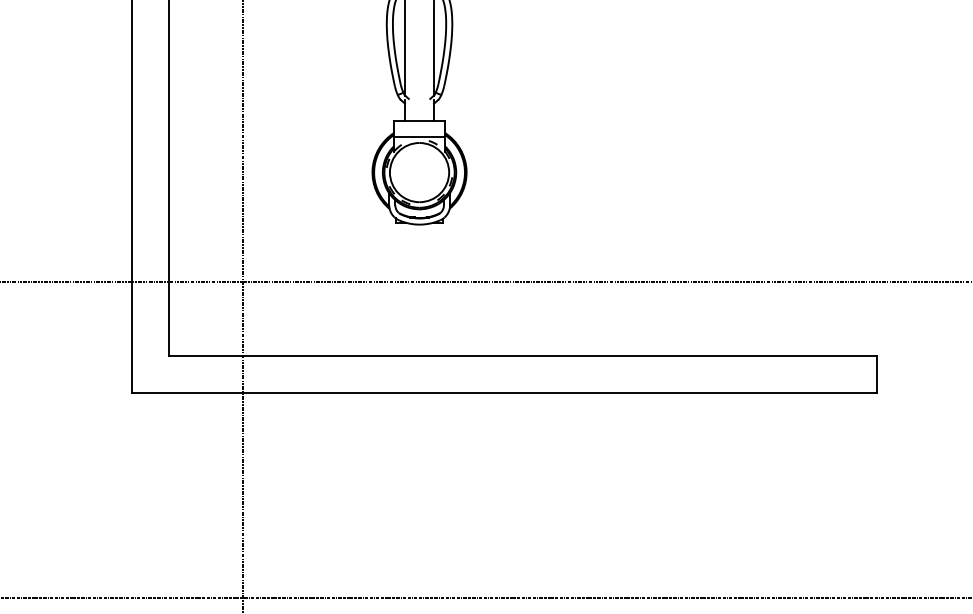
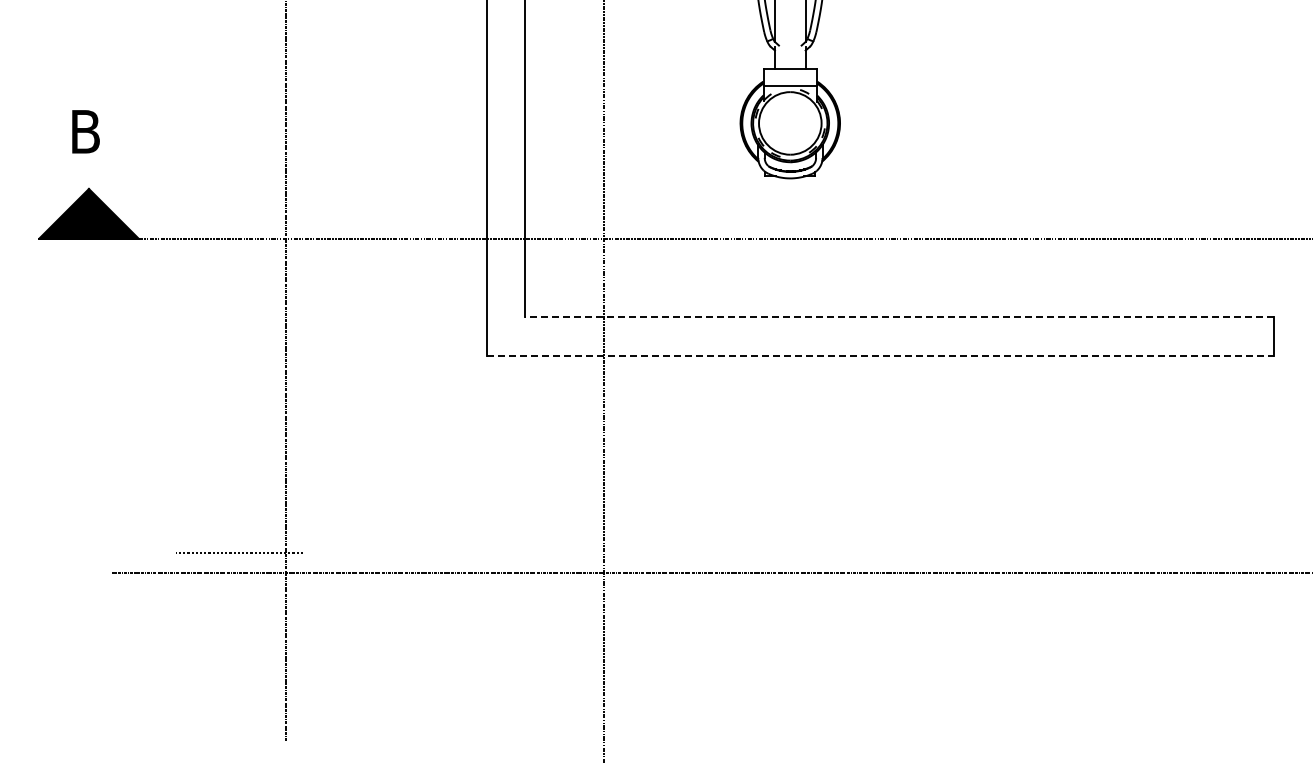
line: (522, 356) -> (899, 317), solid -> dashed
line: (504, 393) -> (880, 356), solid -> dashed

